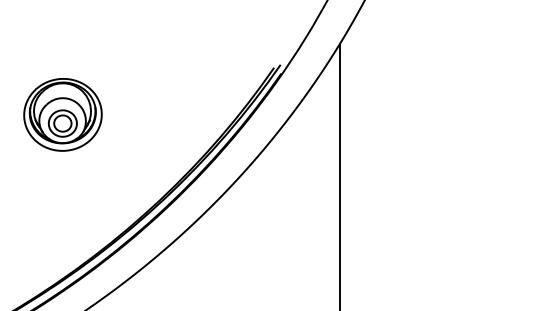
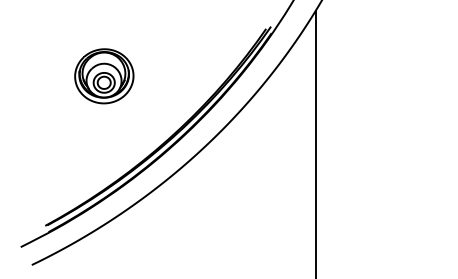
part: (63, 115) -> (104, 76), moved

